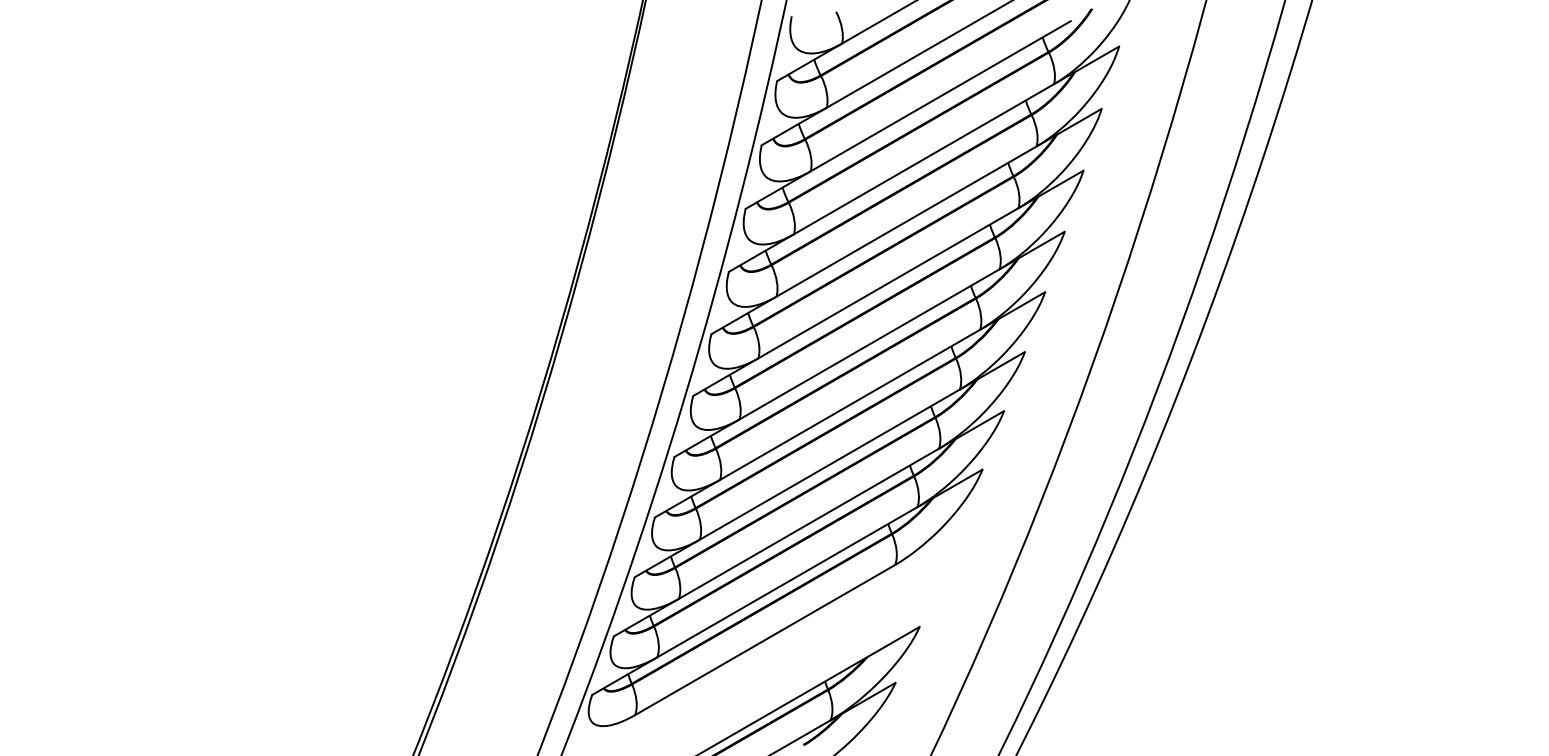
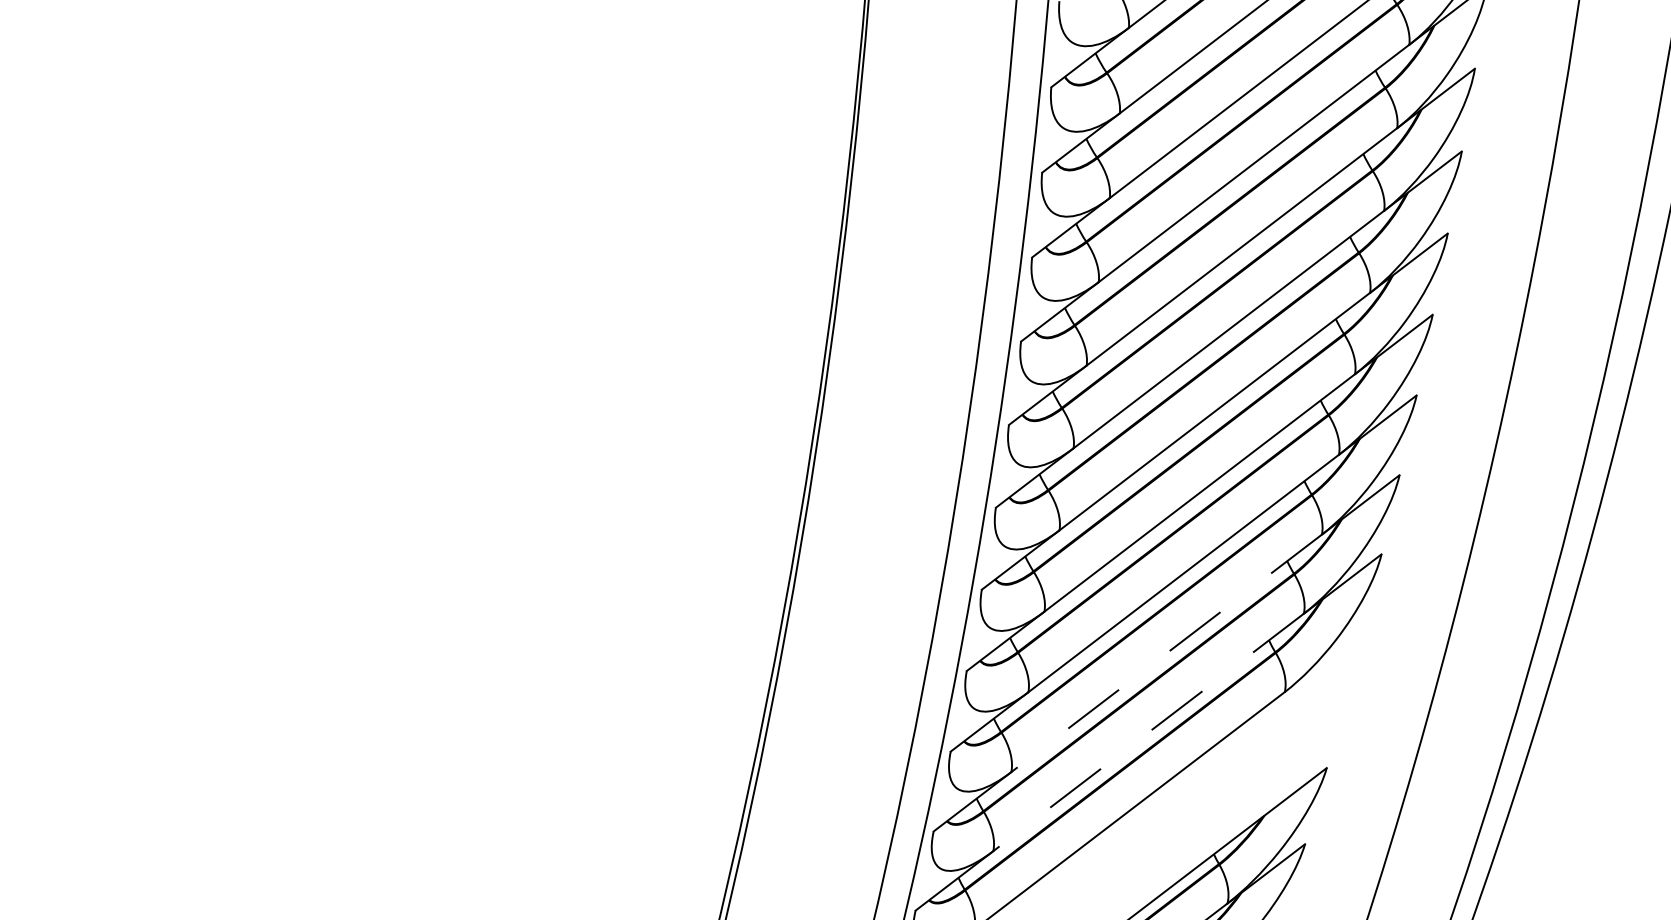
line: (808, 524) -> (1166, 654), solid -> dashed
line: (786, 582) -> (1147, 732), solid -> dashed

